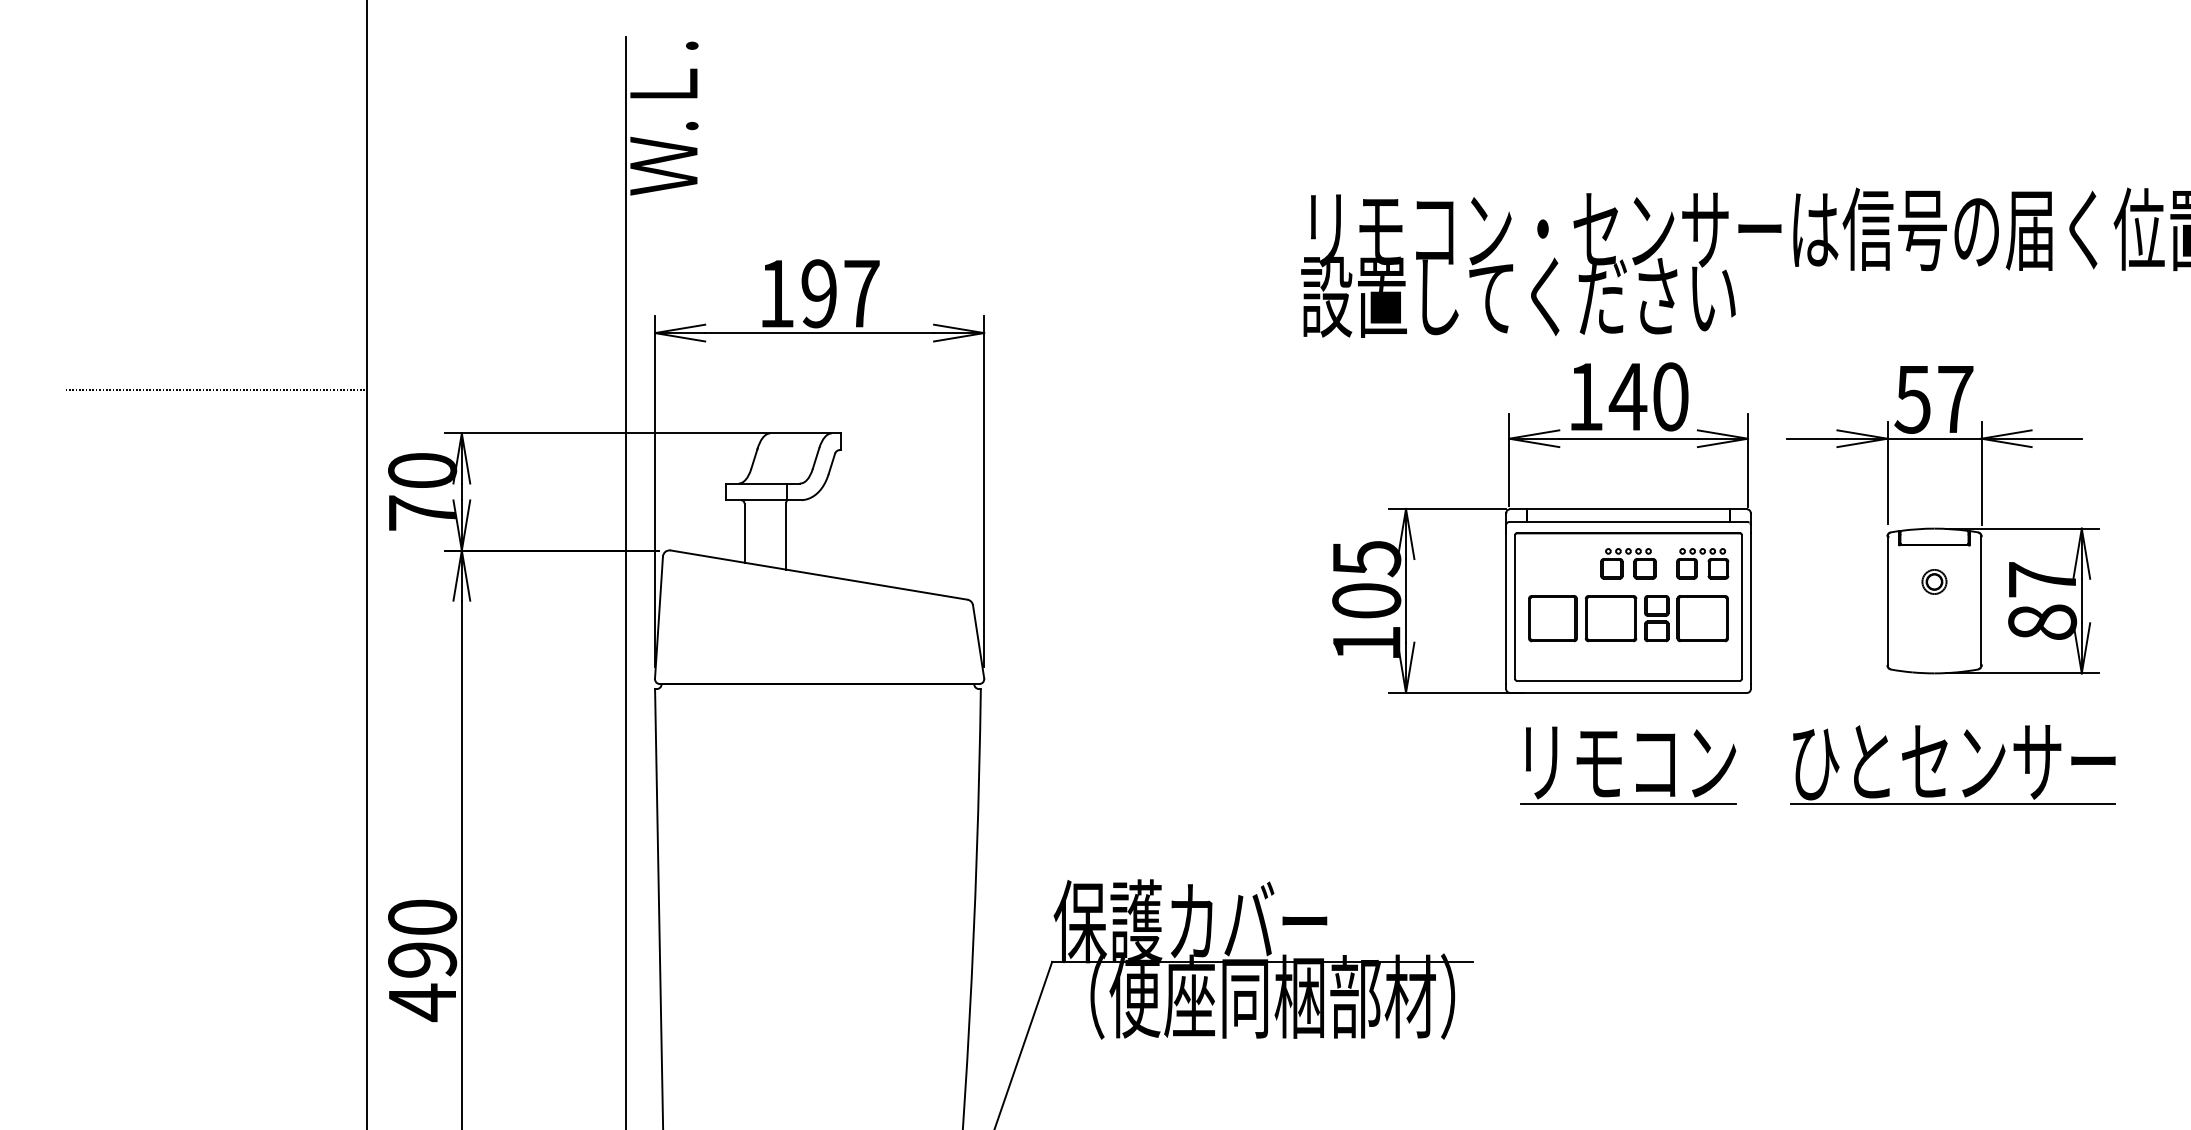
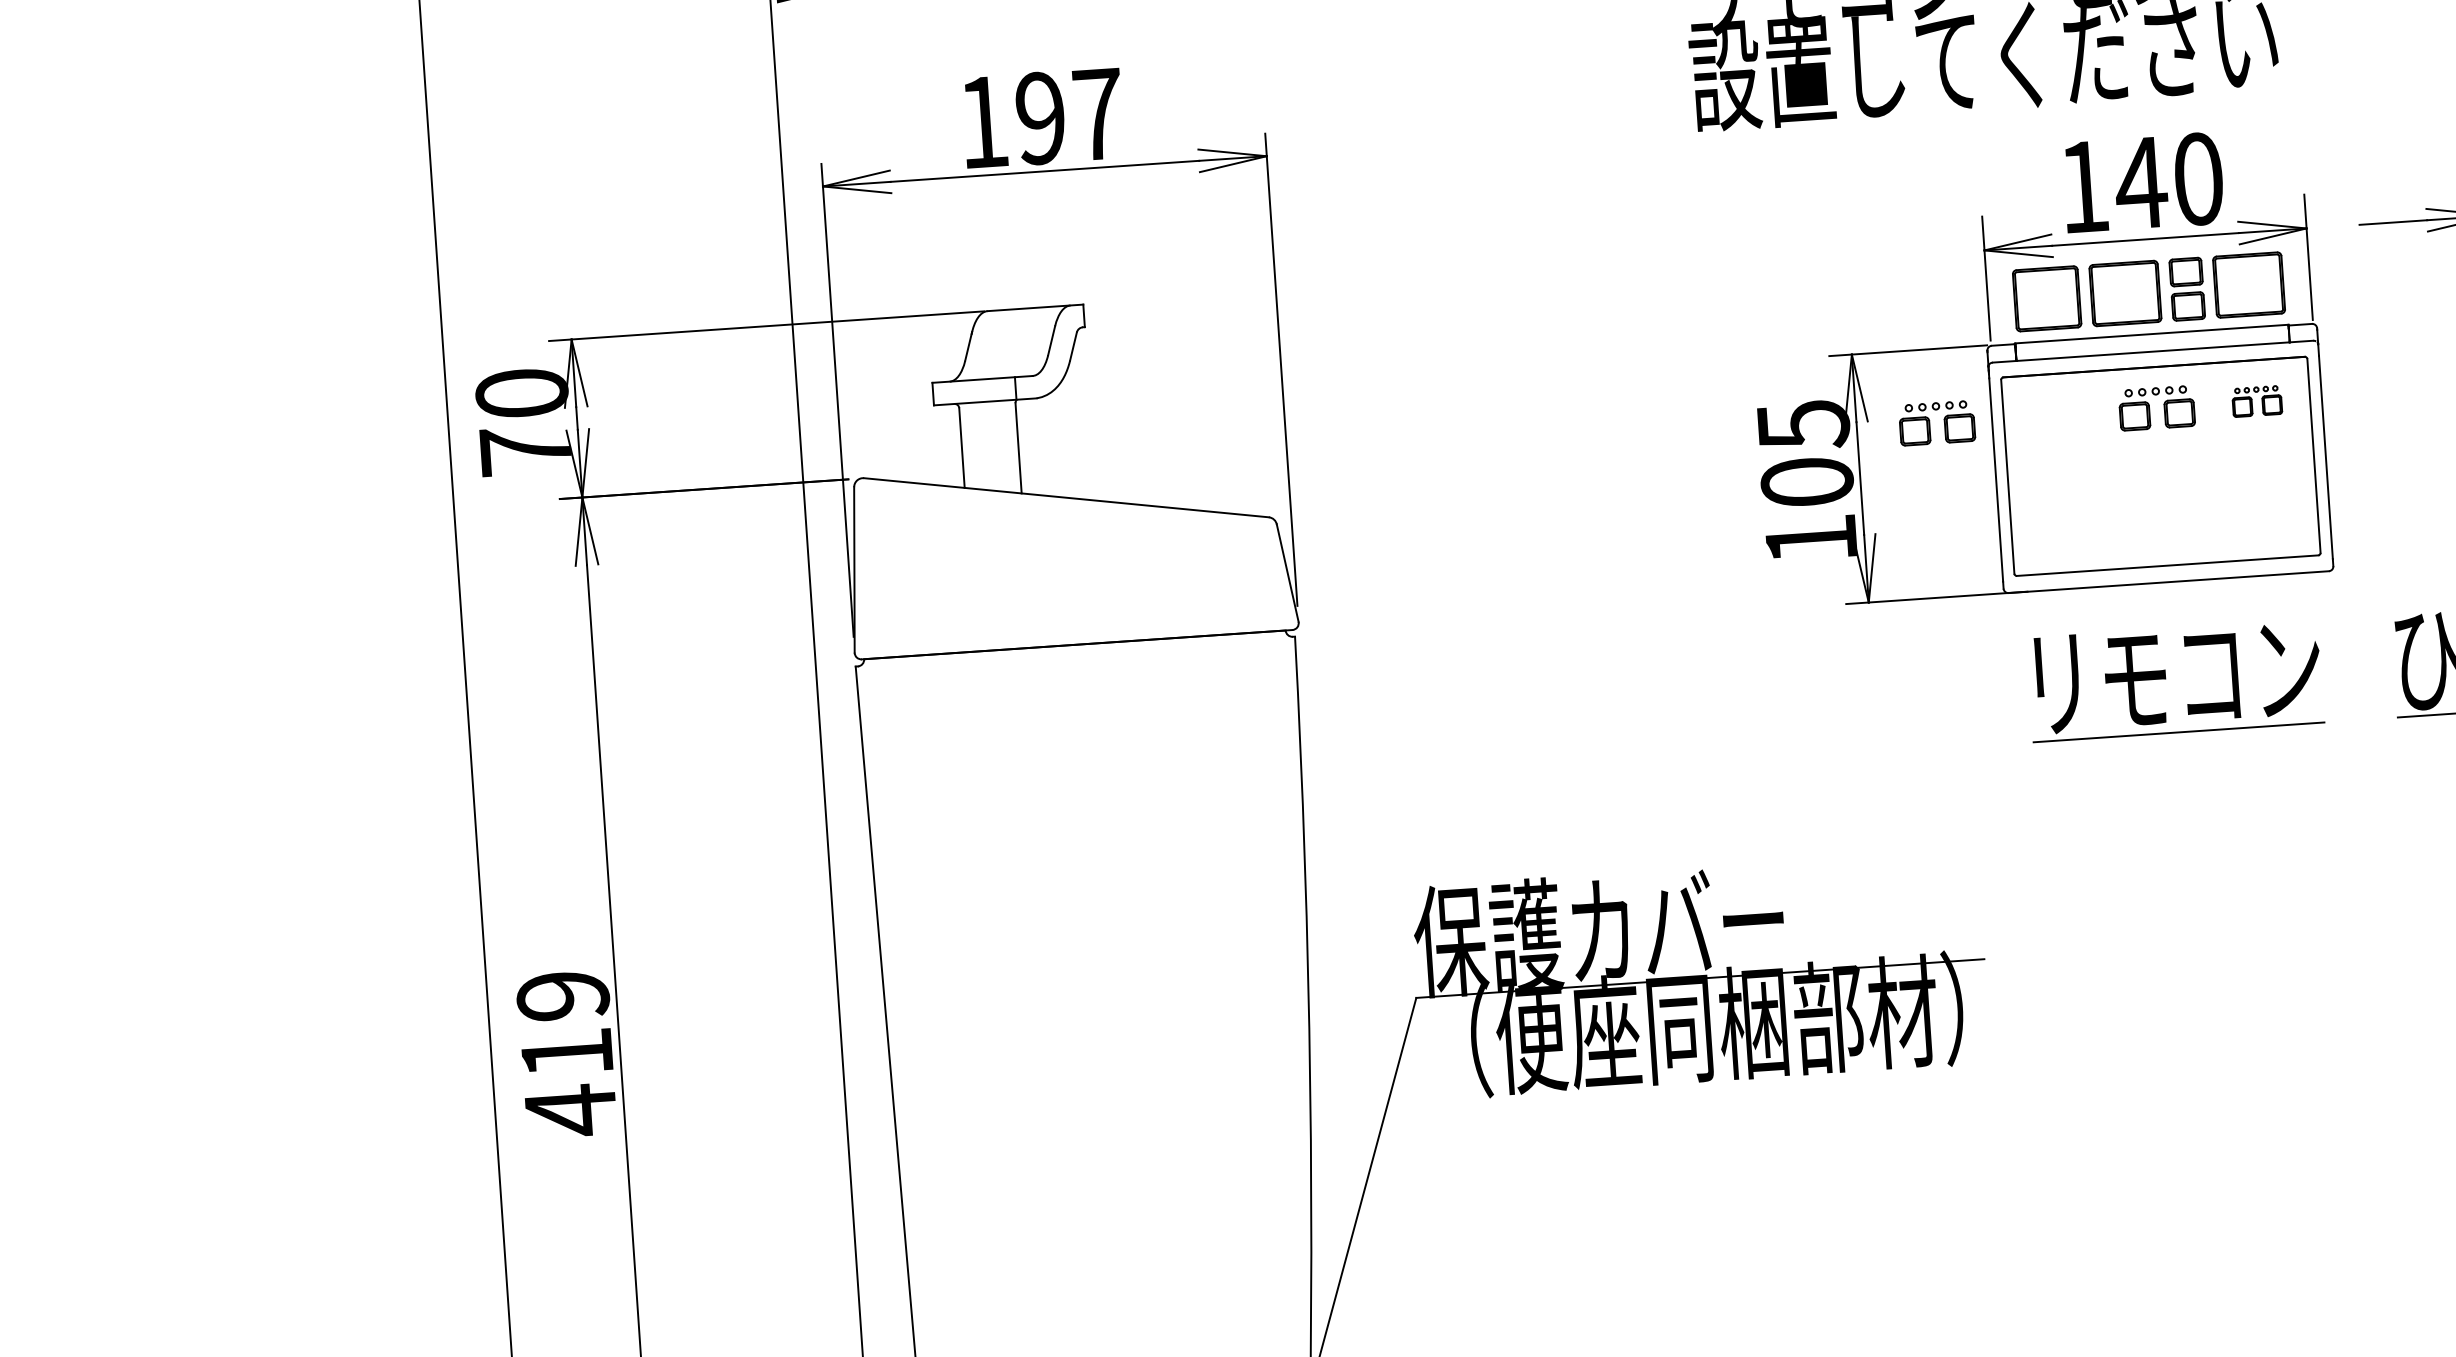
line: (215, 389) -> (235, 302), removed
part: (1465, 563) -> (1937, 422), added
part: (1702, 563) -> (2256, 400), size x0.7
part: (1628, 618) -> (2148, 291), moved
text: (422, 938) -> (564, 1024), 490 -> 419

